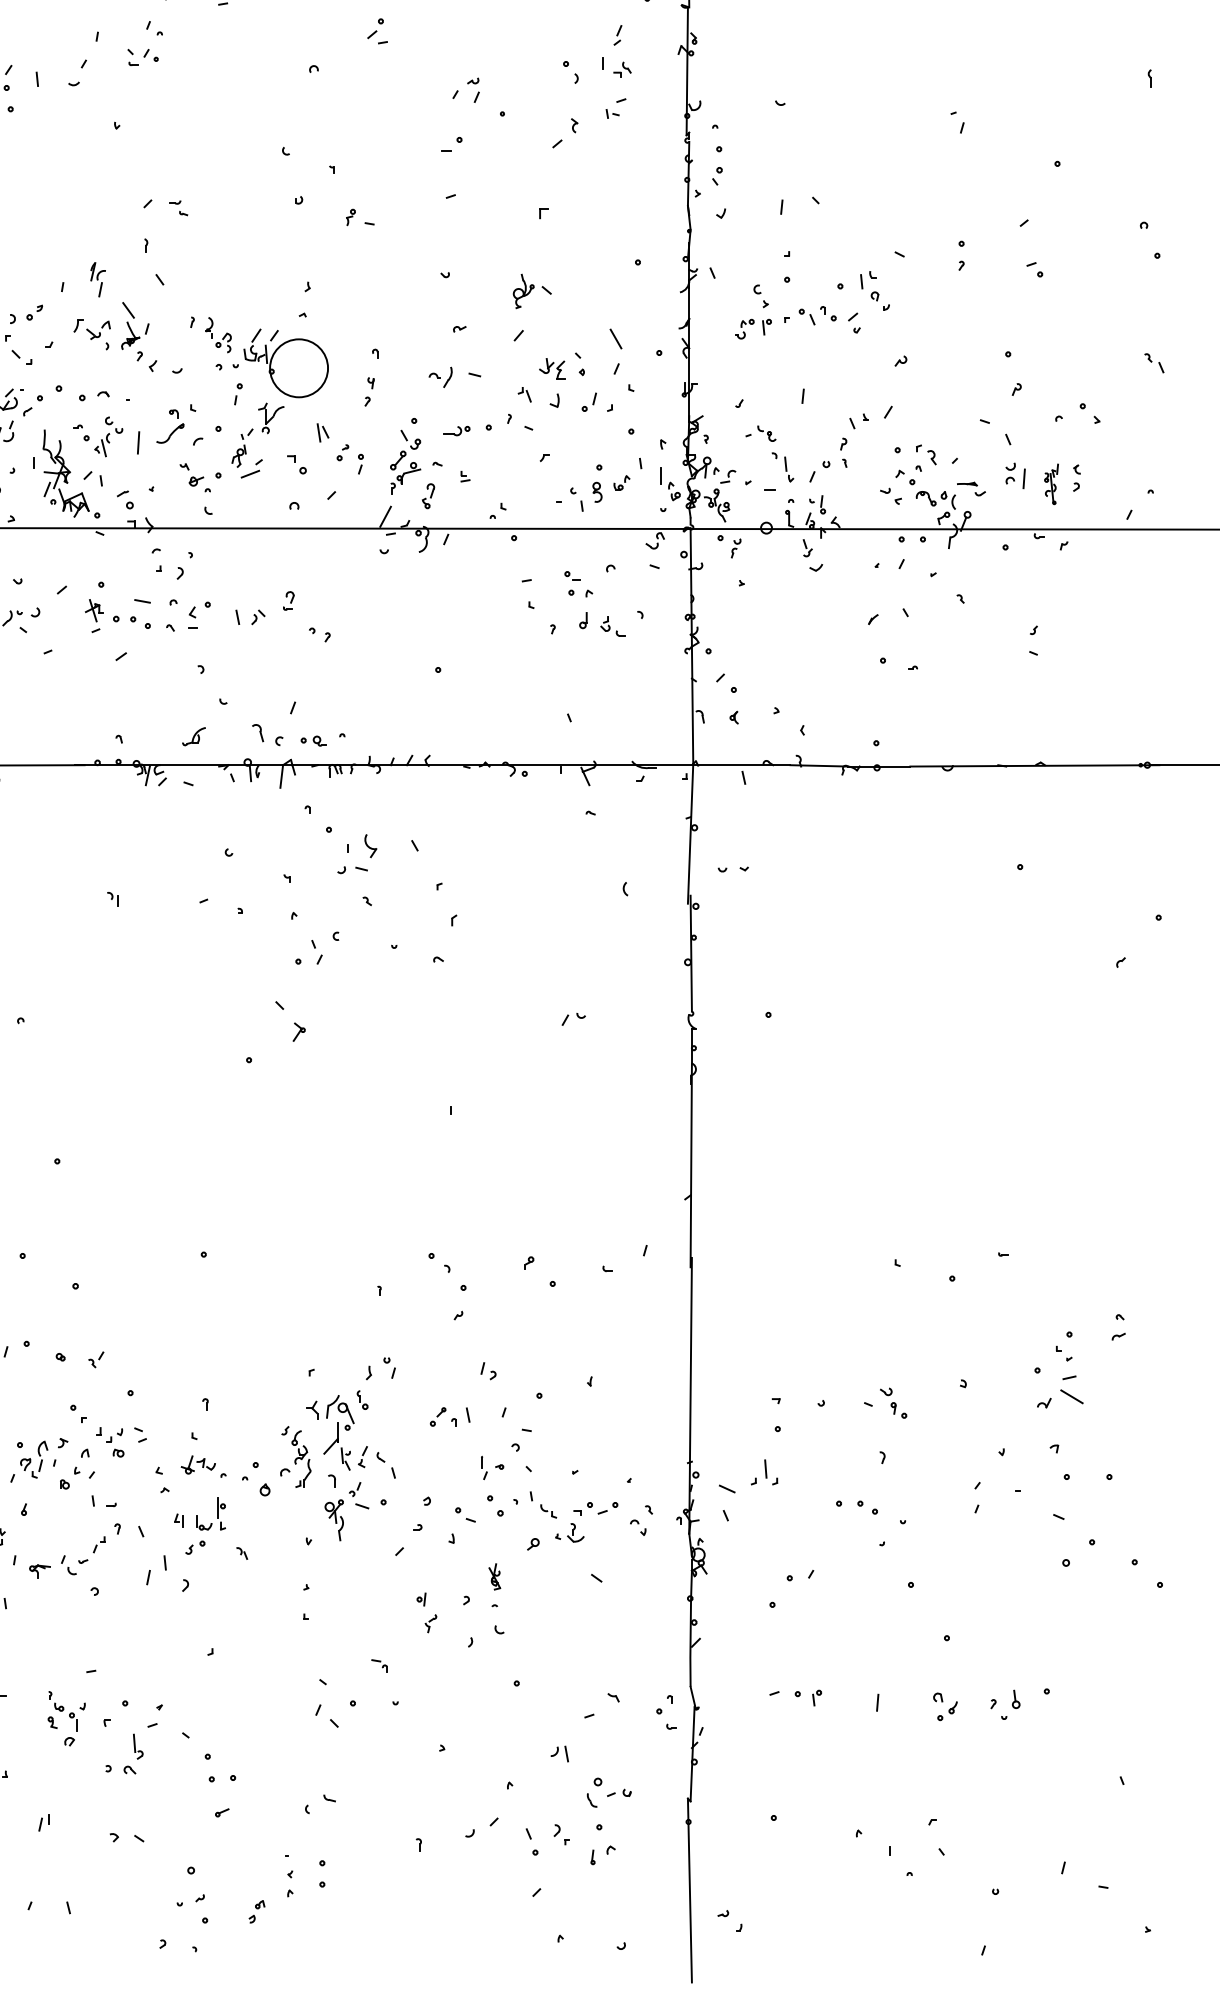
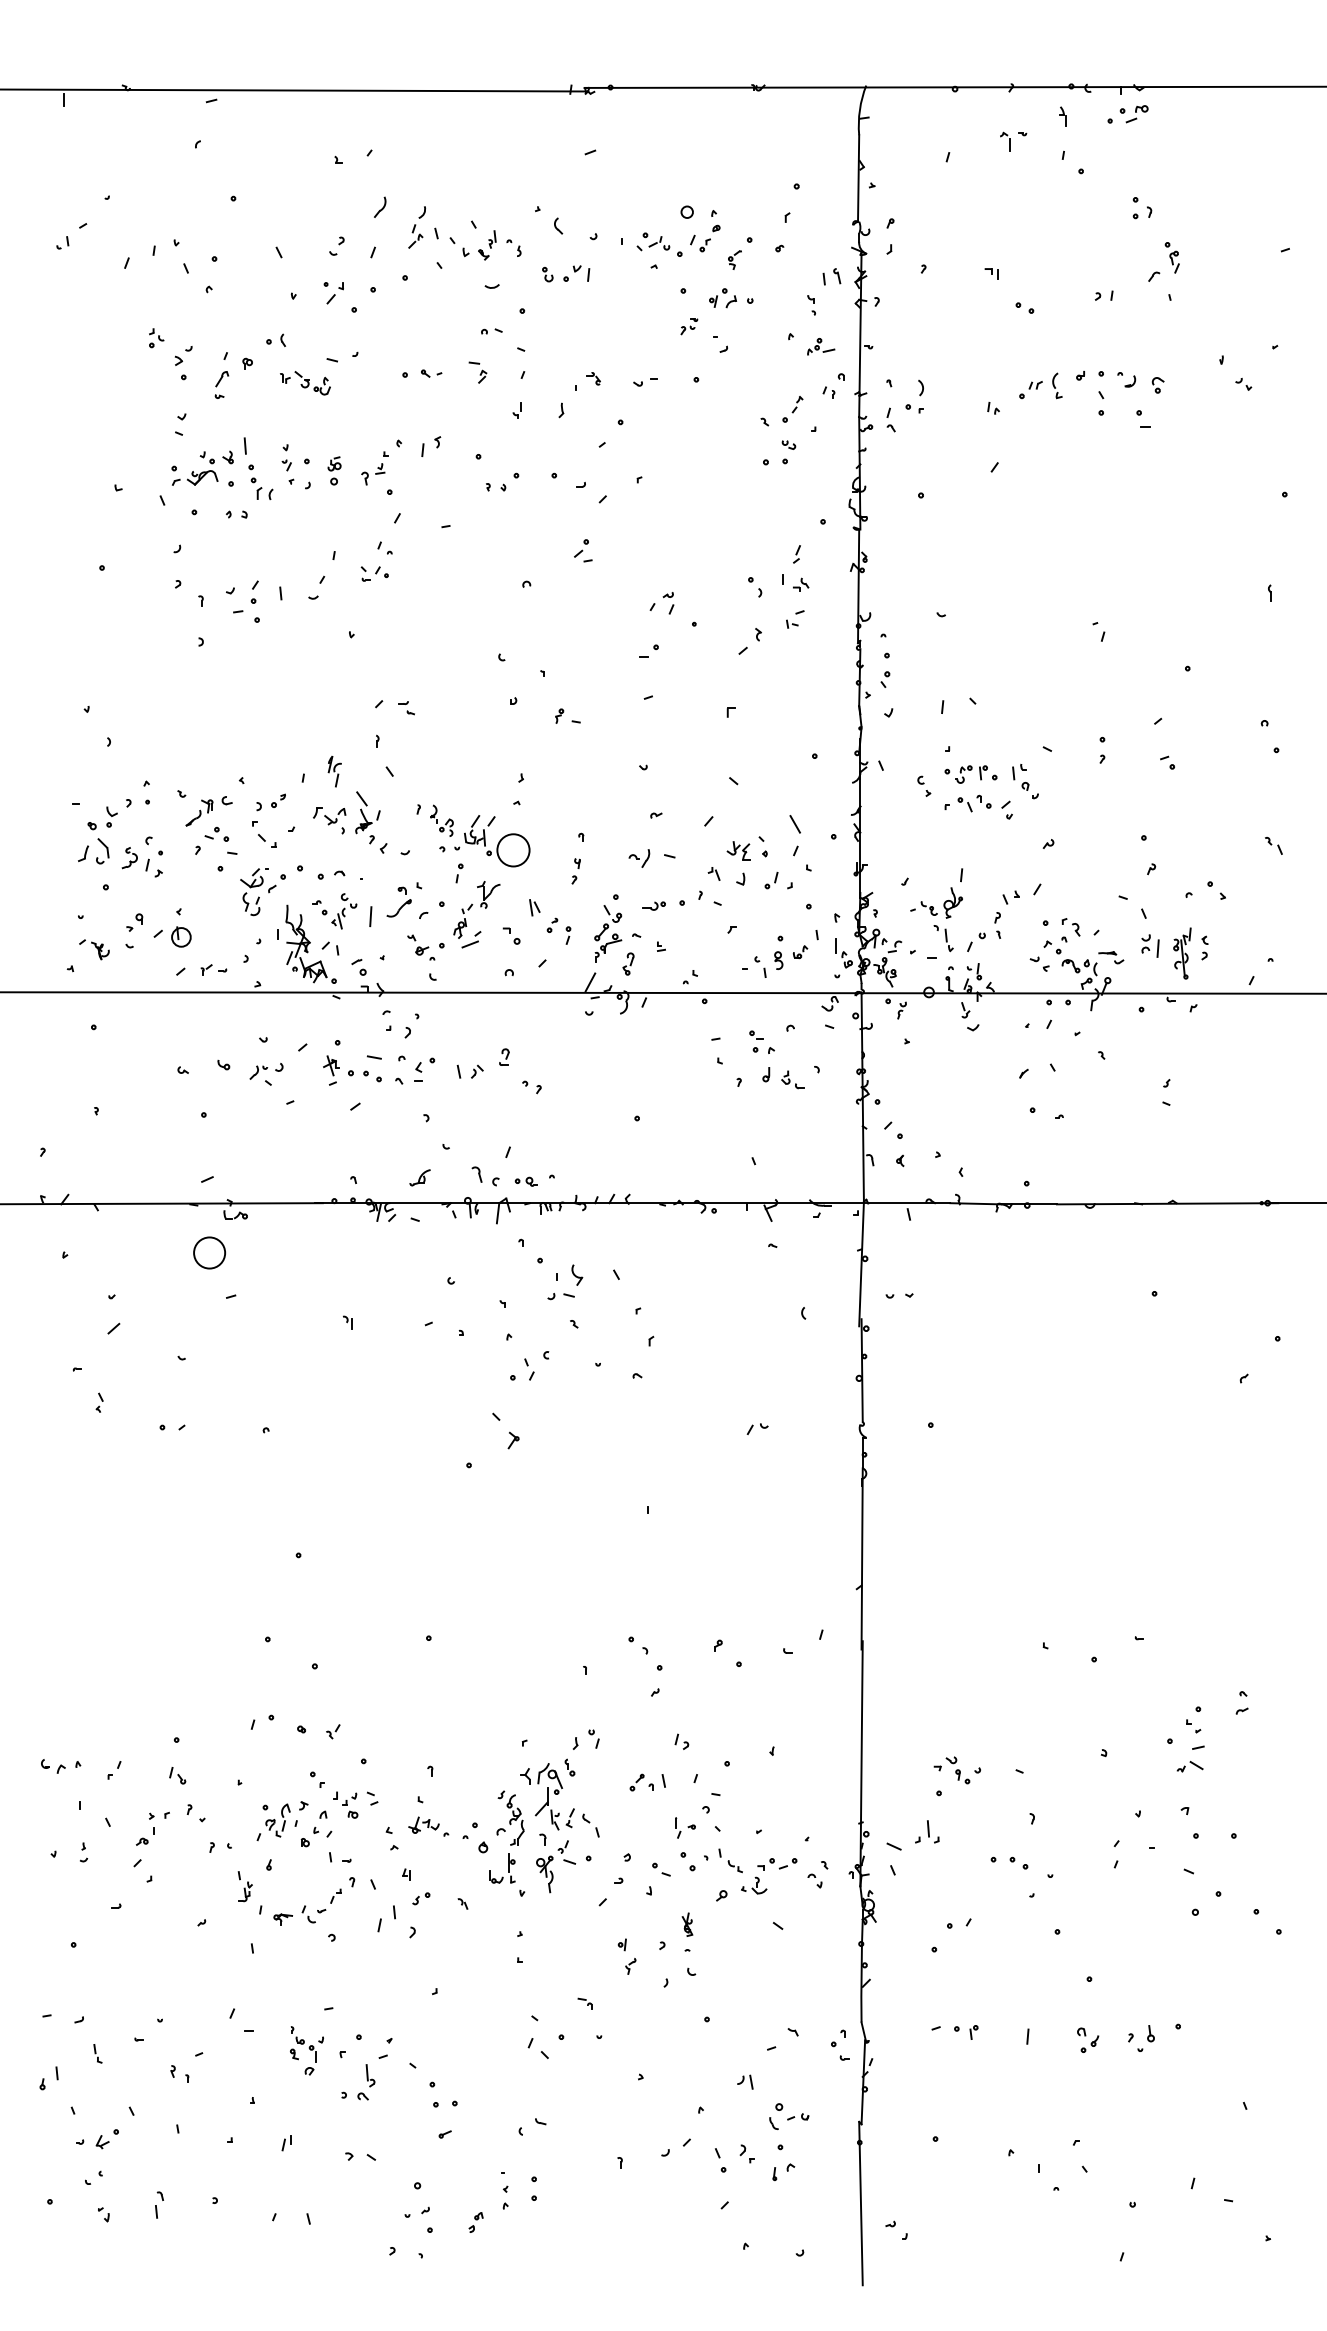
part: (522, 290) -> (952, 902), moved
part: (753, 329) -> (971, 774), moved
circle: (299, 368) -> (513, 850), size x0.62
part: (1051, 484) -> (1182, 953), size x1.43
part: (1059, 1398) -> (1189, 1766), size x0.62
part: (893, 1403) -> (957, 1770), moved
part: (211, 1513) -> (502, 1868), moved

